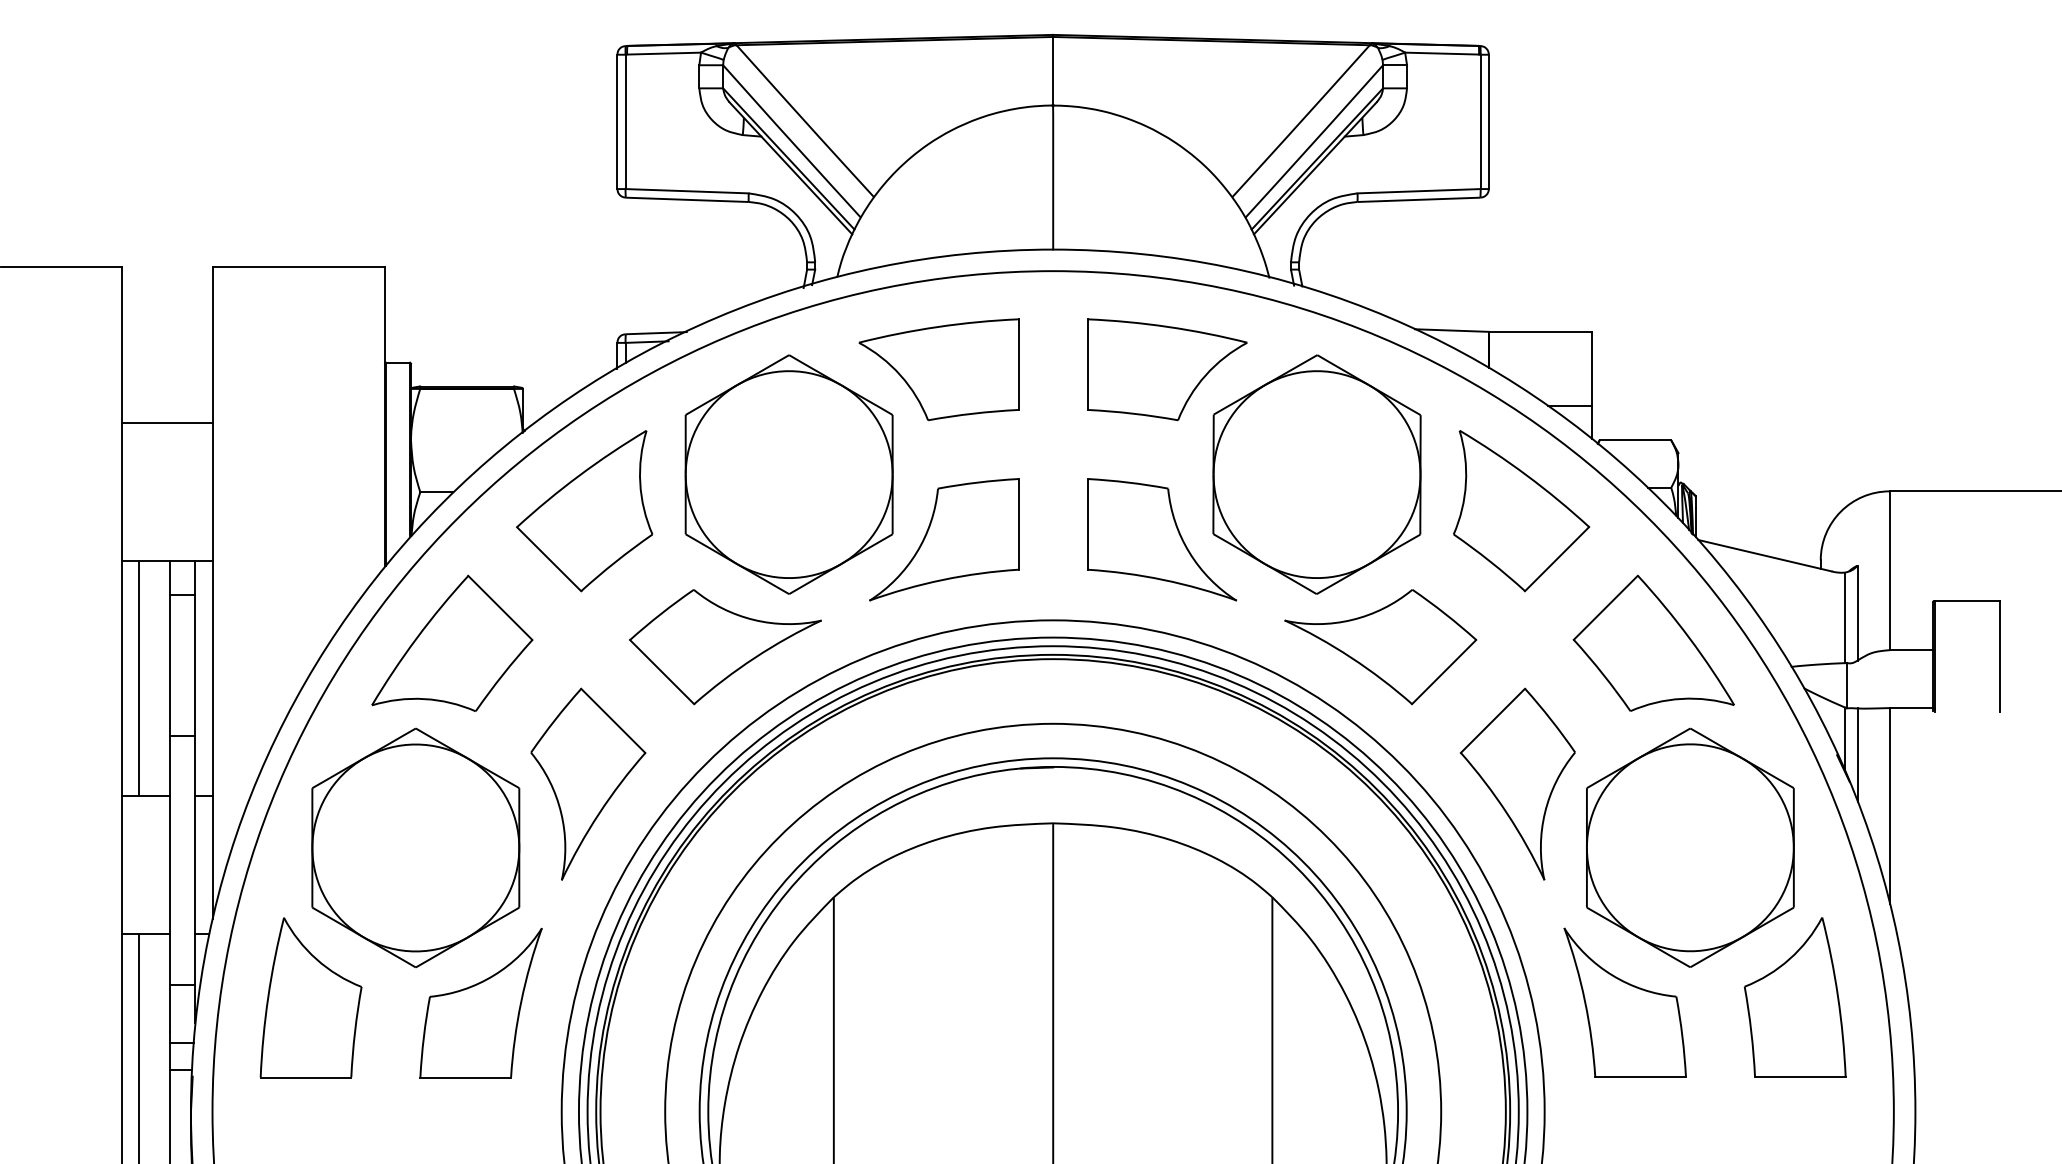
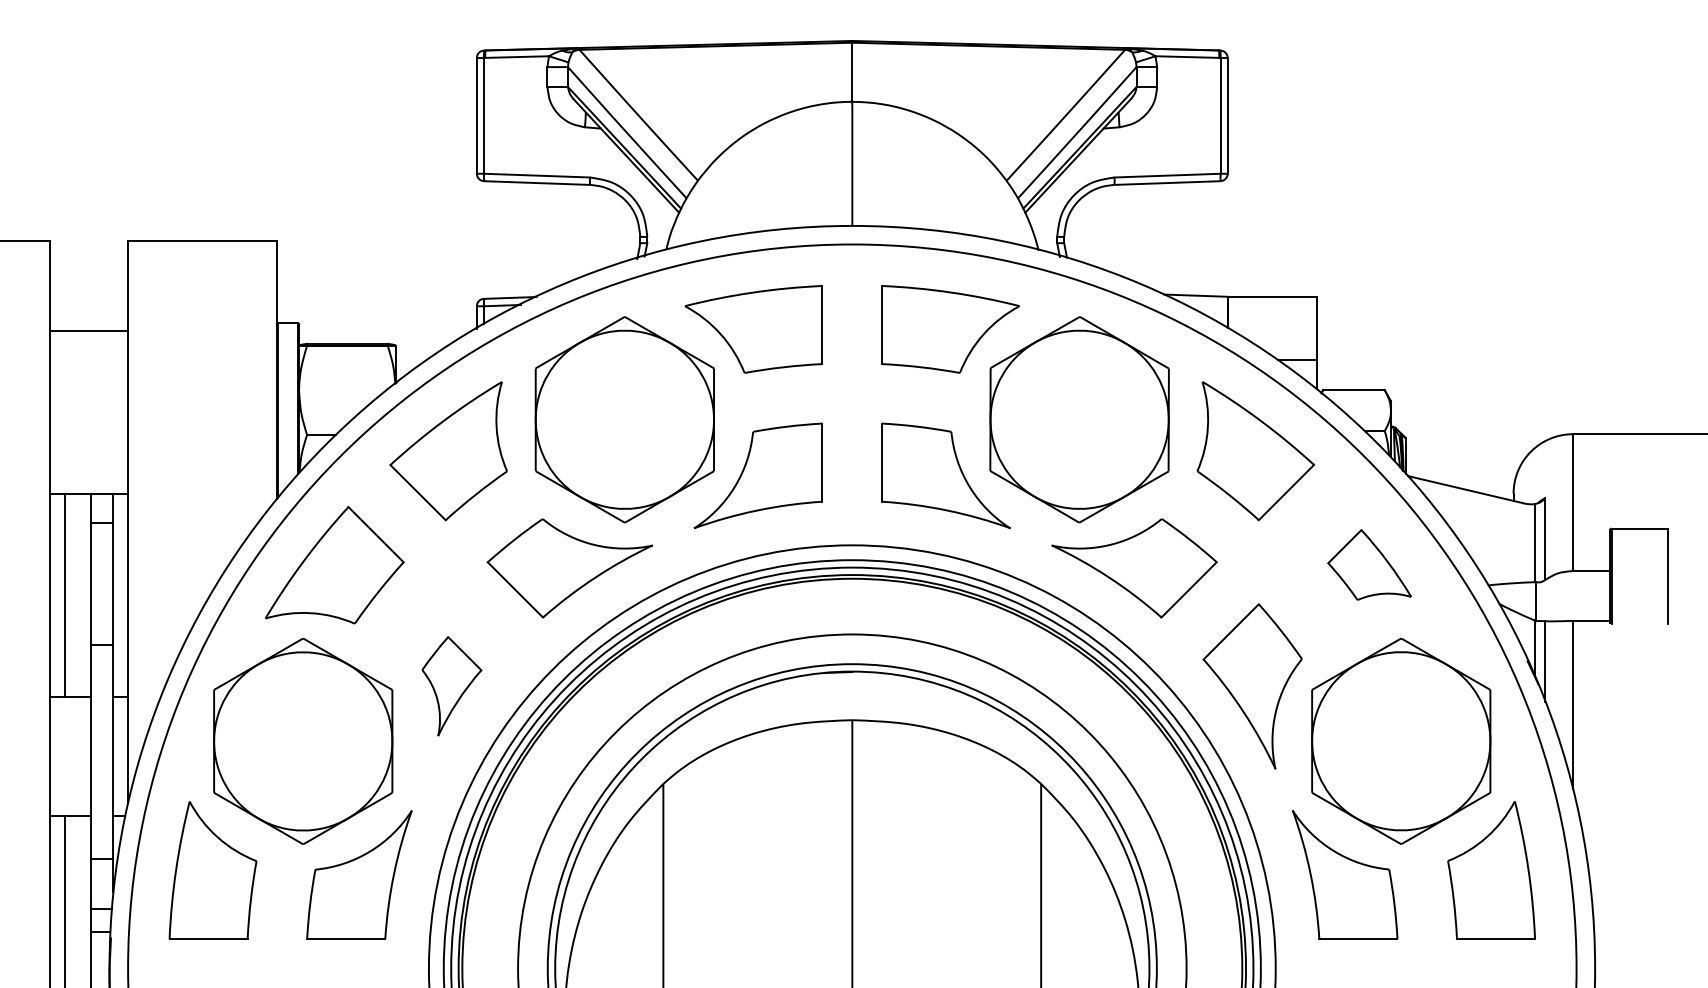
line: (167, 423) -> (89, 330), moved
part: (1653, 642) -> (1369, 564), size x0.6
part: (588, 783) -> (451, 685), size x0.6

